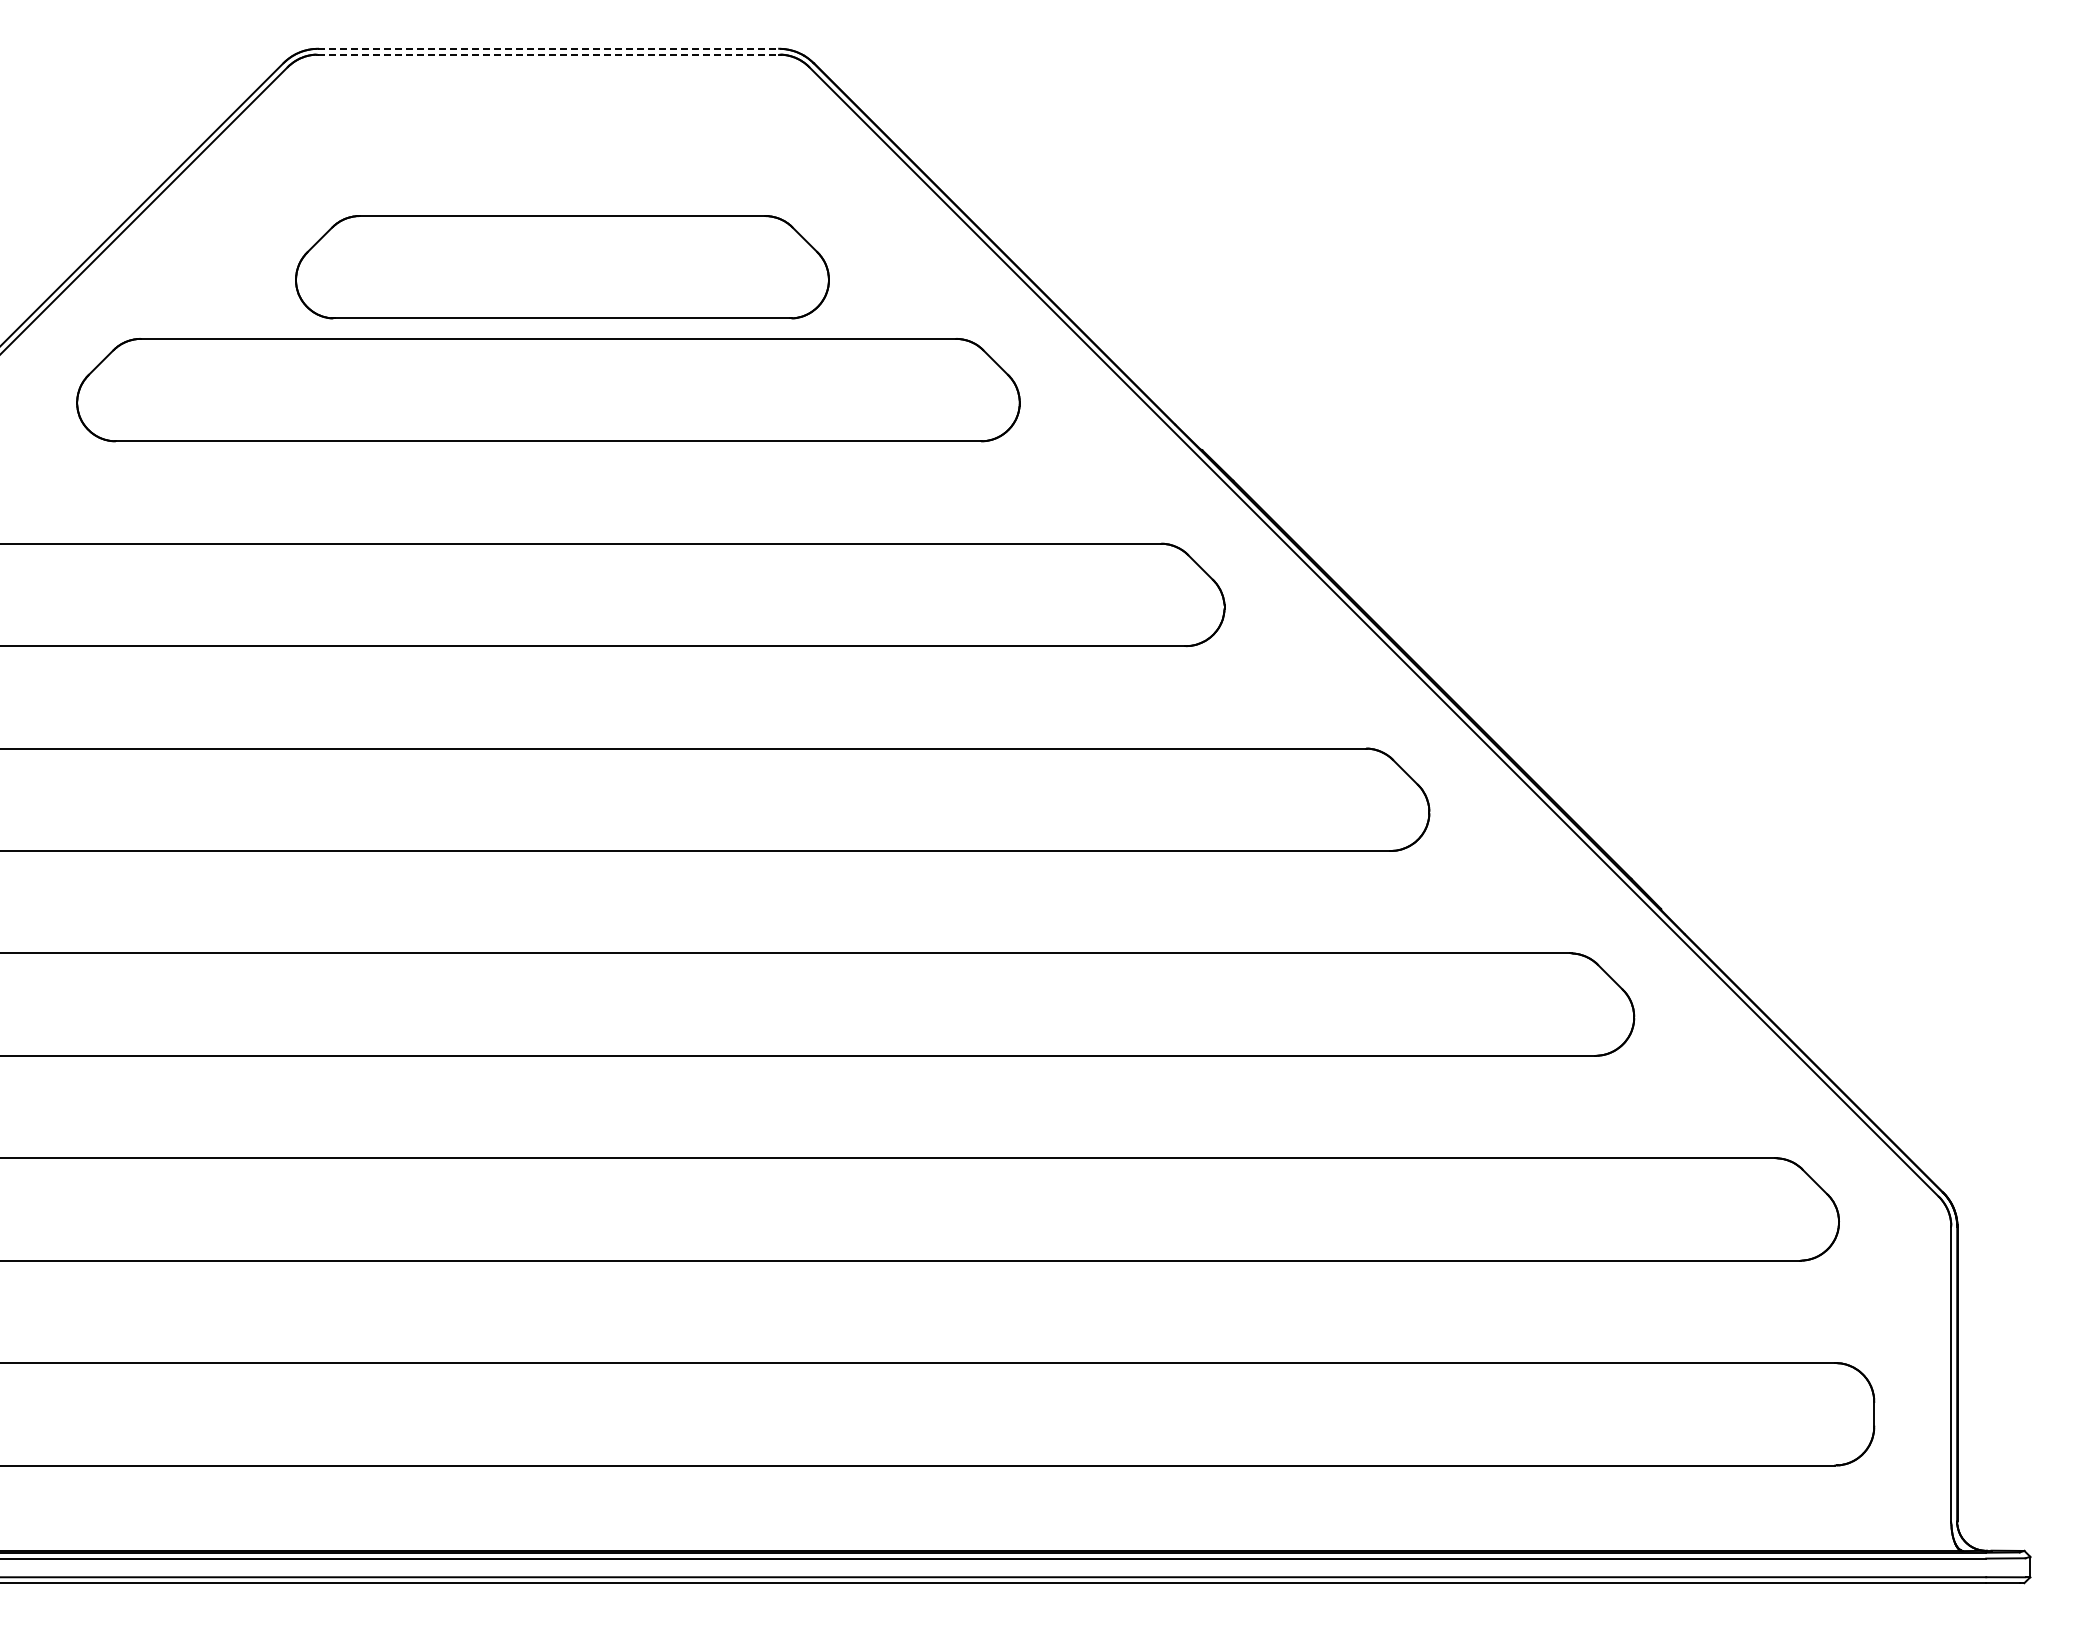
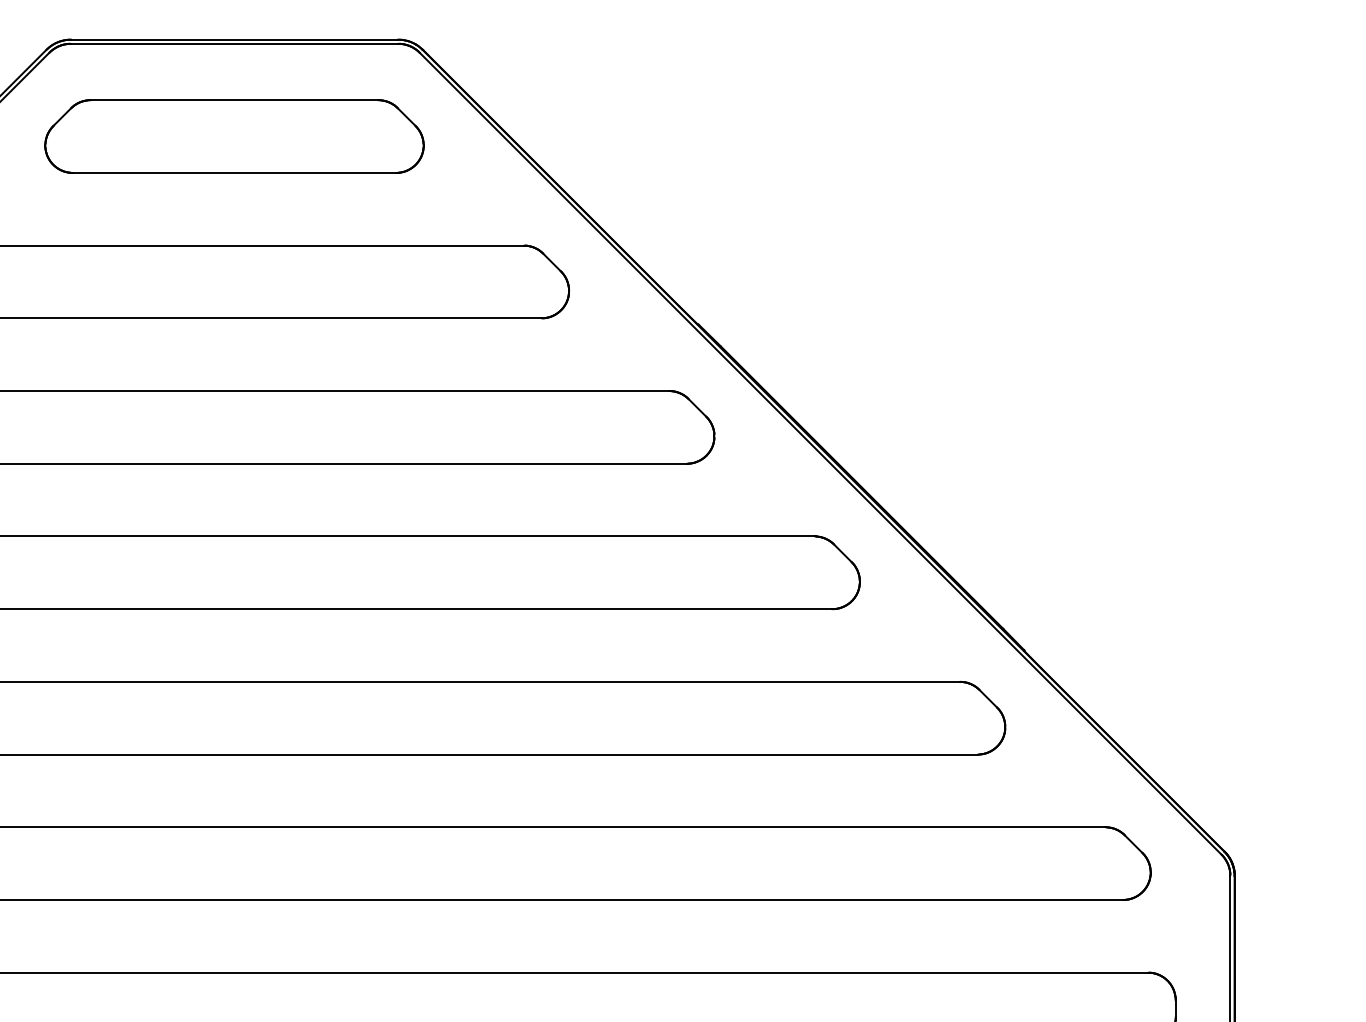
line: (549, 48) -> (235, 39), dashed -> solid
line: (549, 54) -> (235, 43), dashed -> solid
part: (562, 267) -> (234, 136), moved

